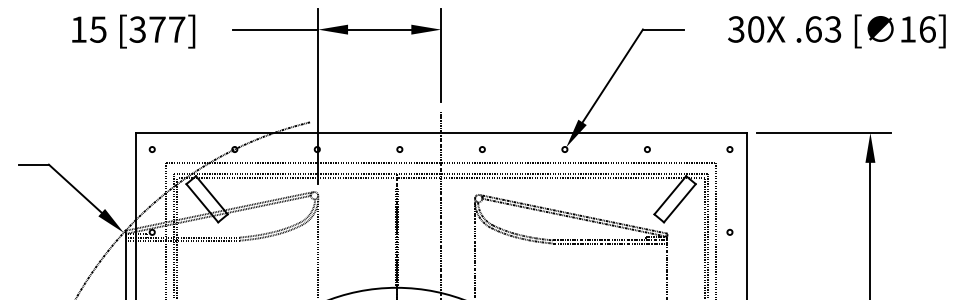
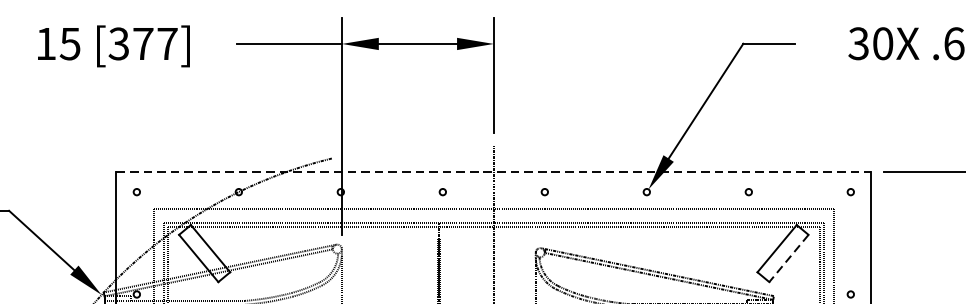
line: (441, 132) -> (494, 171), solid -> dashed
line: (679, 203) -> (788, 258), solid -> dashed

